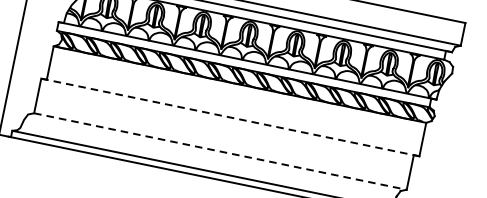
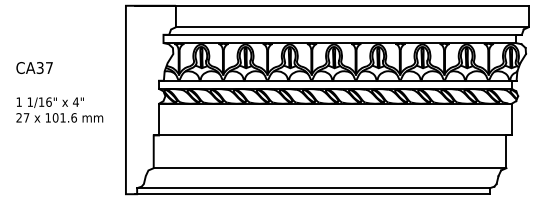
line: (230, 117) -> (332, 135), dashed -> solid
line: (220, 151) -> (330, 168), dashed -> solid

